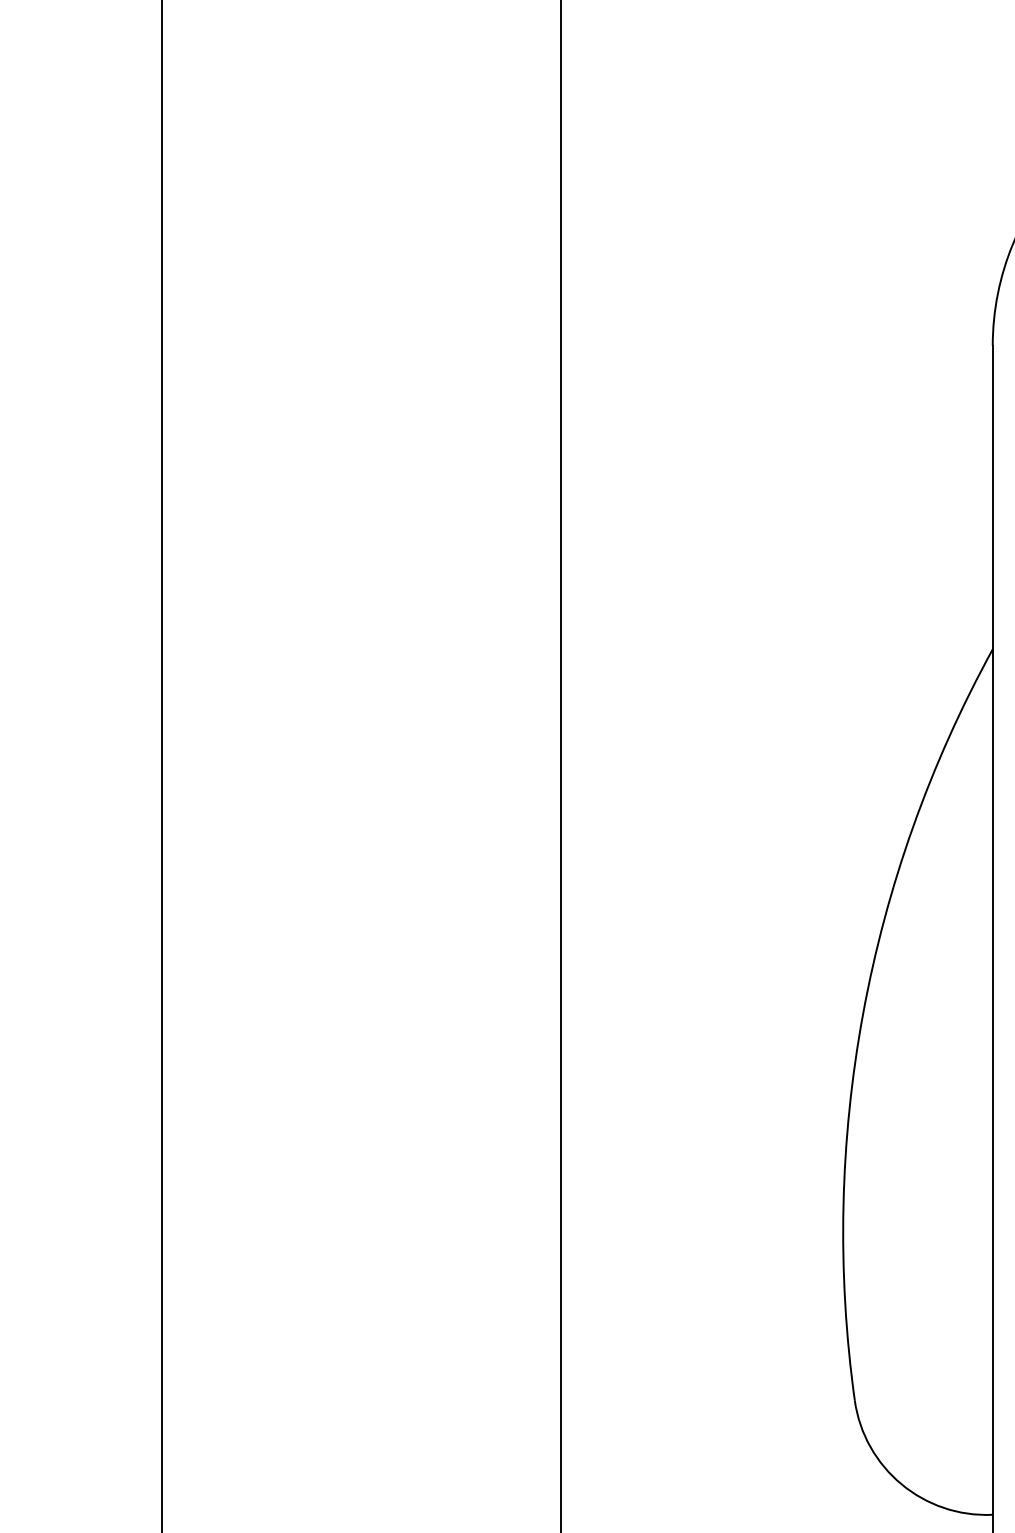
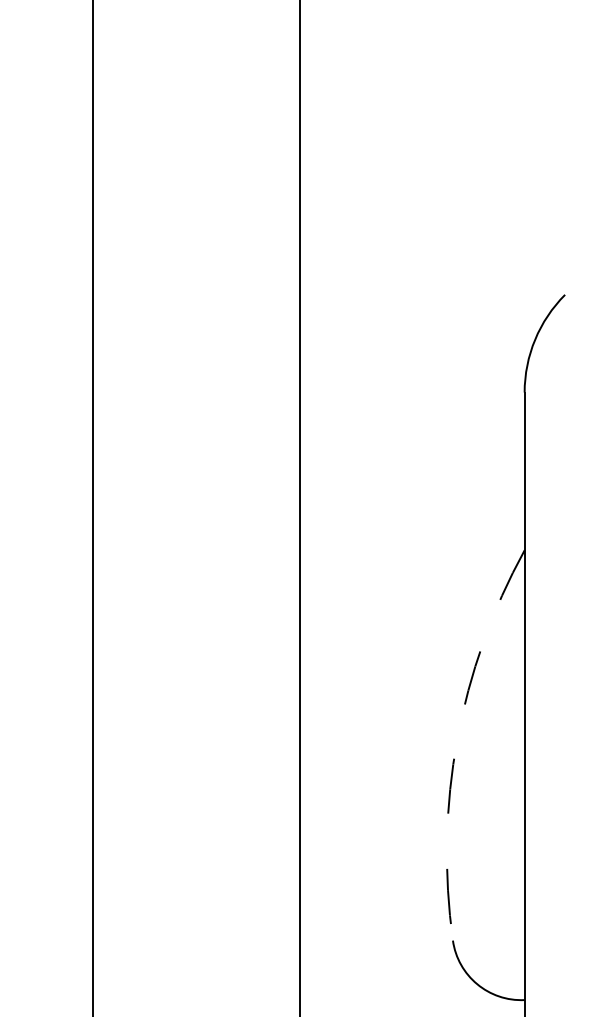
arc: (863, 1013) -> (457, 739), solid -> dashed

